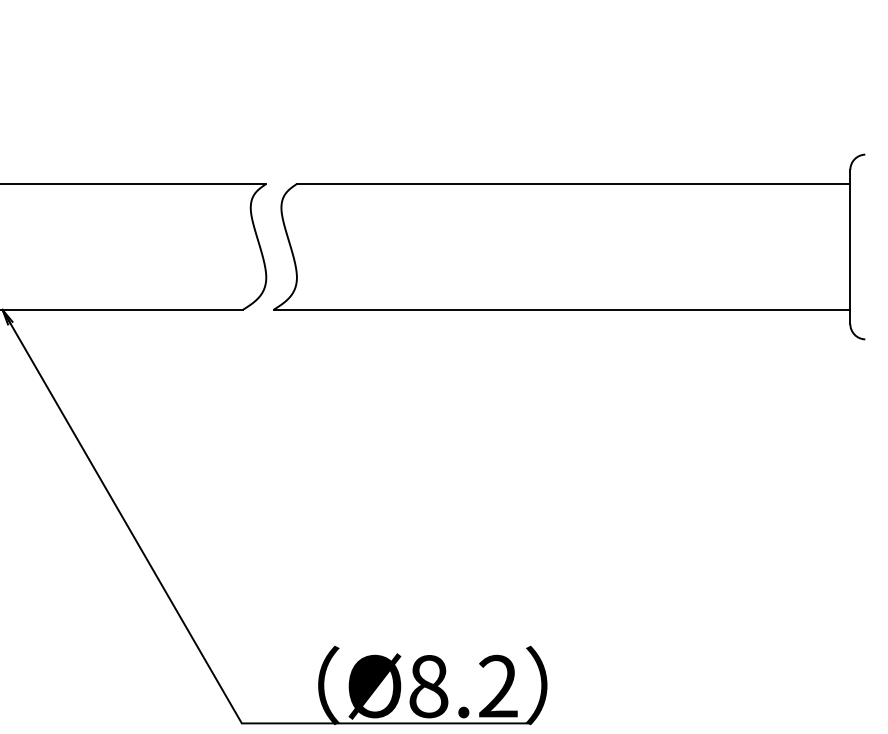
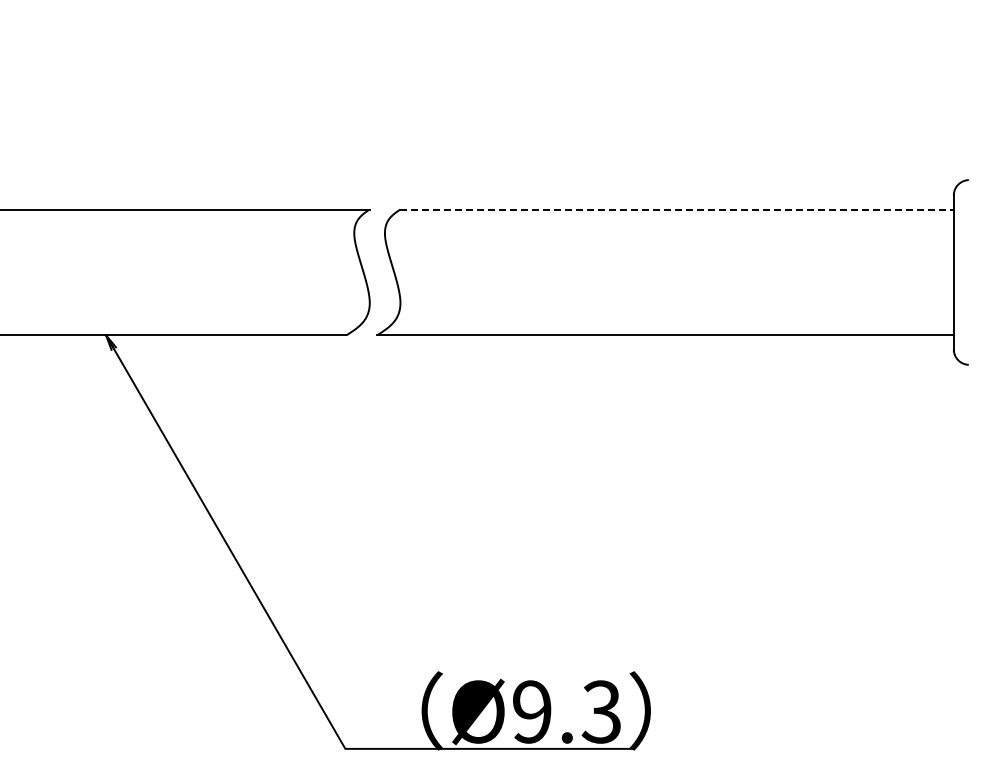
line: (573, 184) -> (677, 209), solid -> dashed
text: (463, 686) -> (567, 711), Ø8.2 -> Ø9.3

